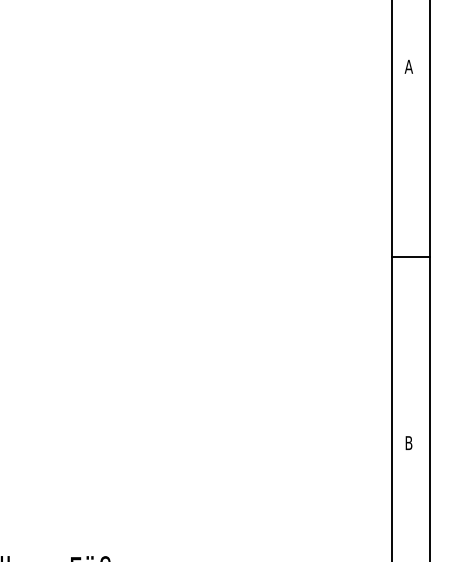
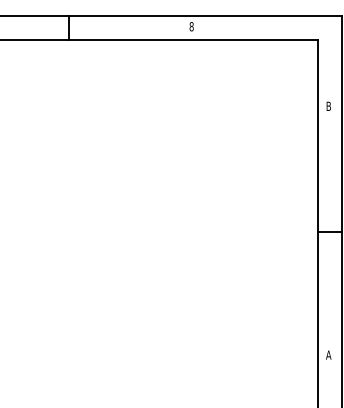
text: (408, 65) -> (328, 105), A -> B
text: (408, 442) -> (328, 354), B -> A

